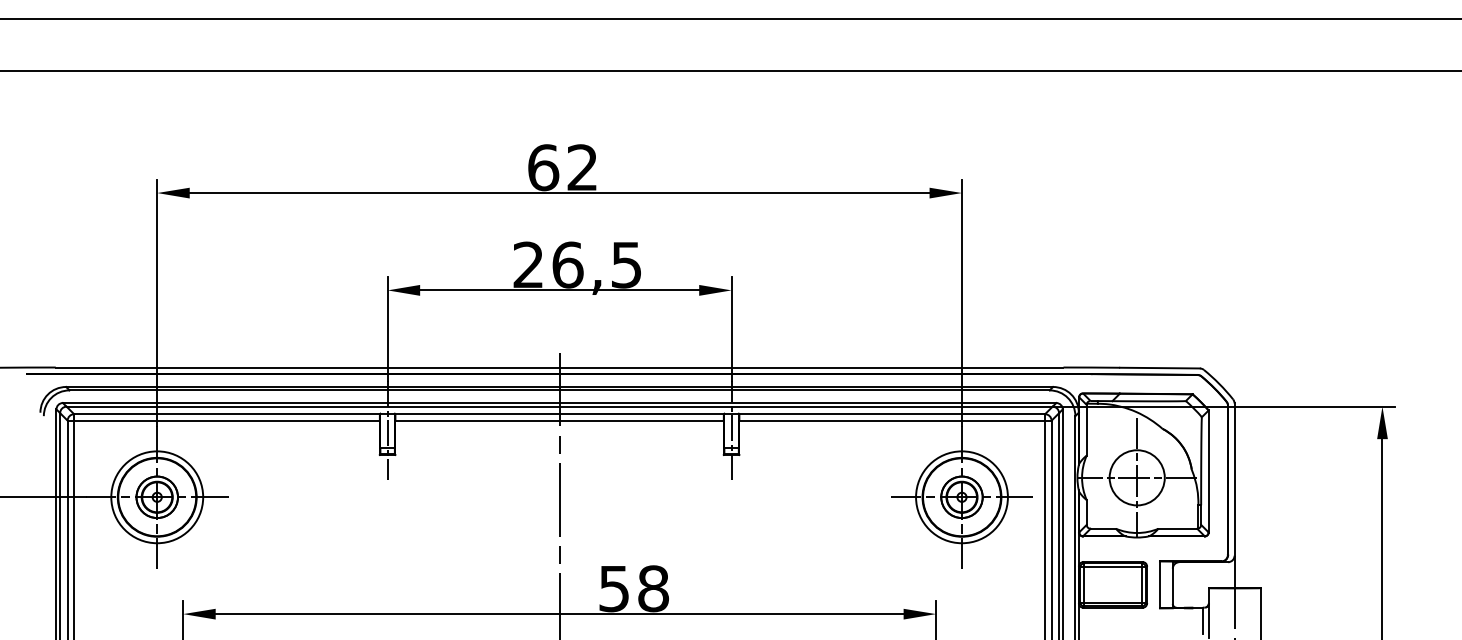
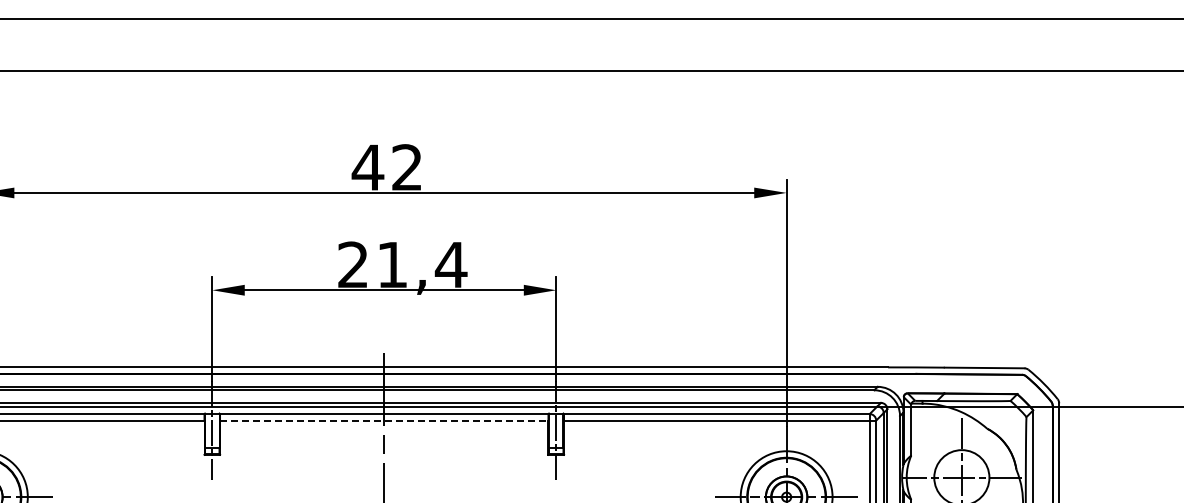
text: (543, 167) -> (368, 167), 62 -> 42
text: (597, 264) -> (422, 264), 26,5 -> 21,4
line: (560, 420) -> (385, 420), solid -> dashed

